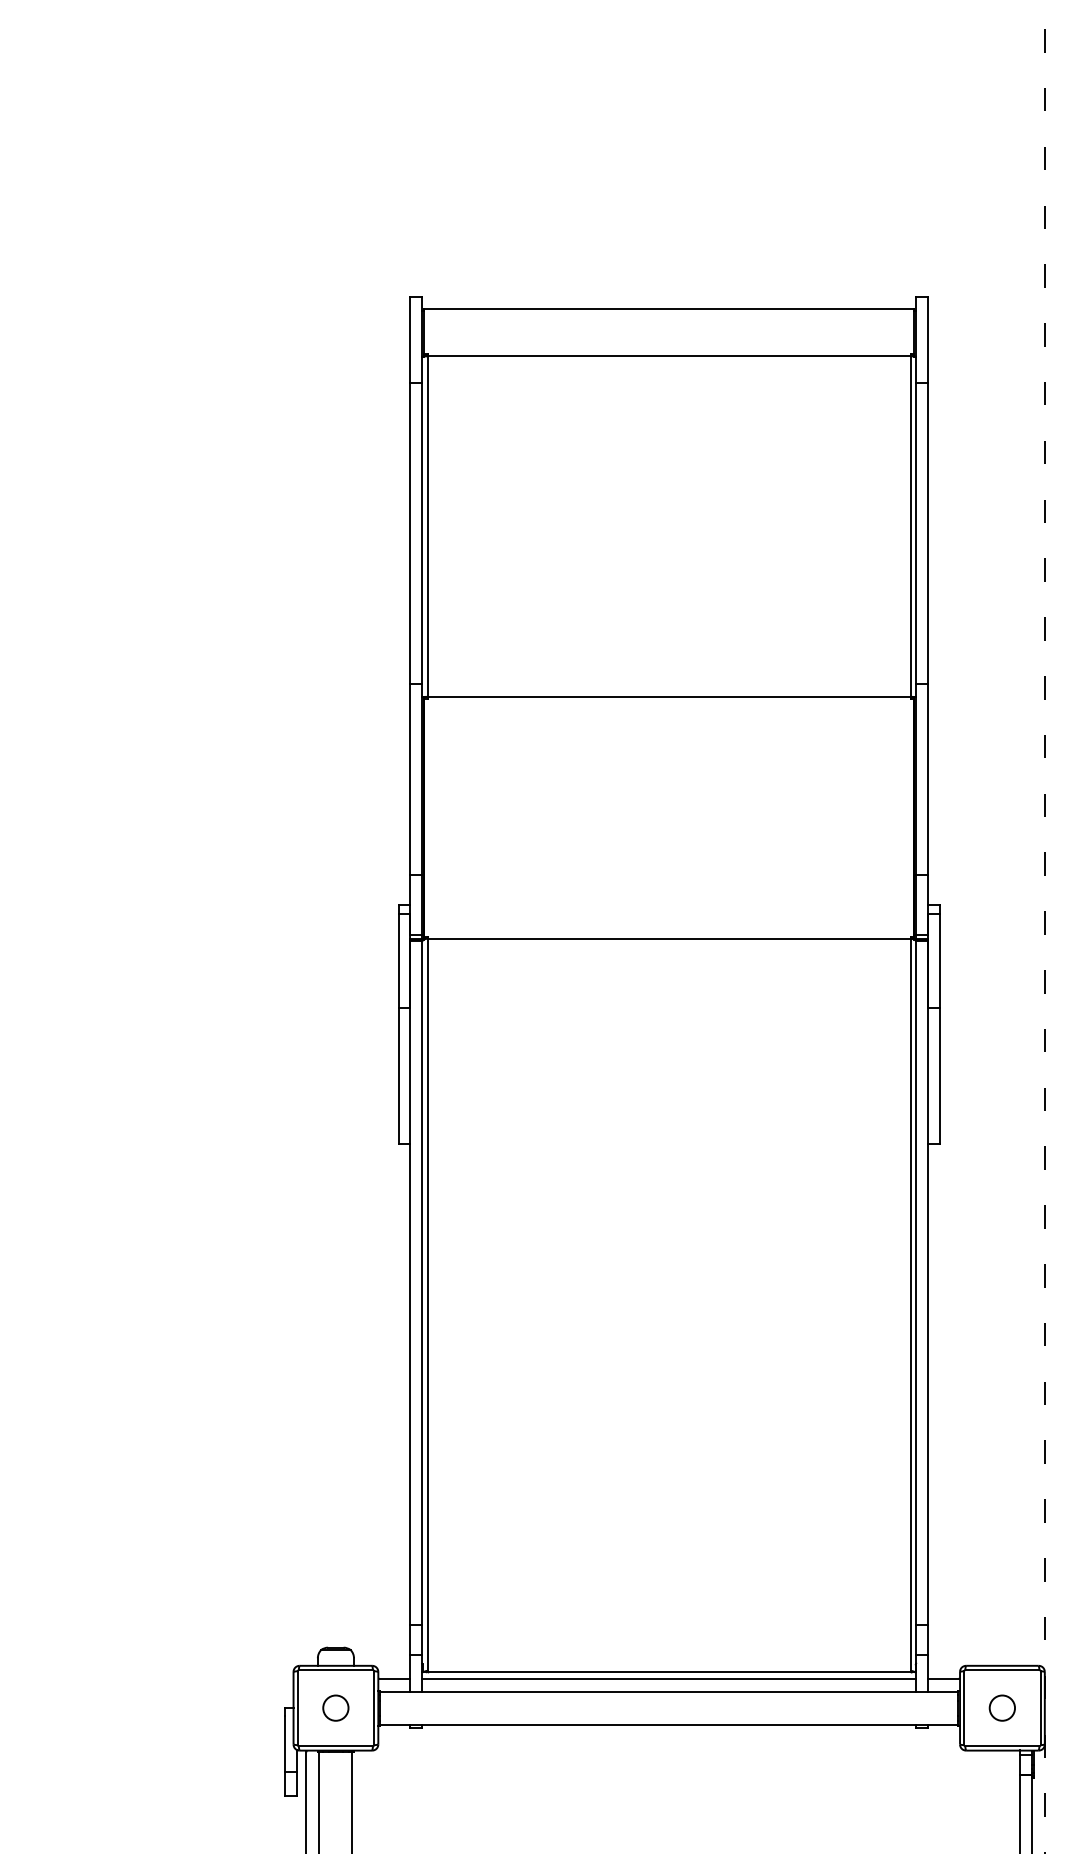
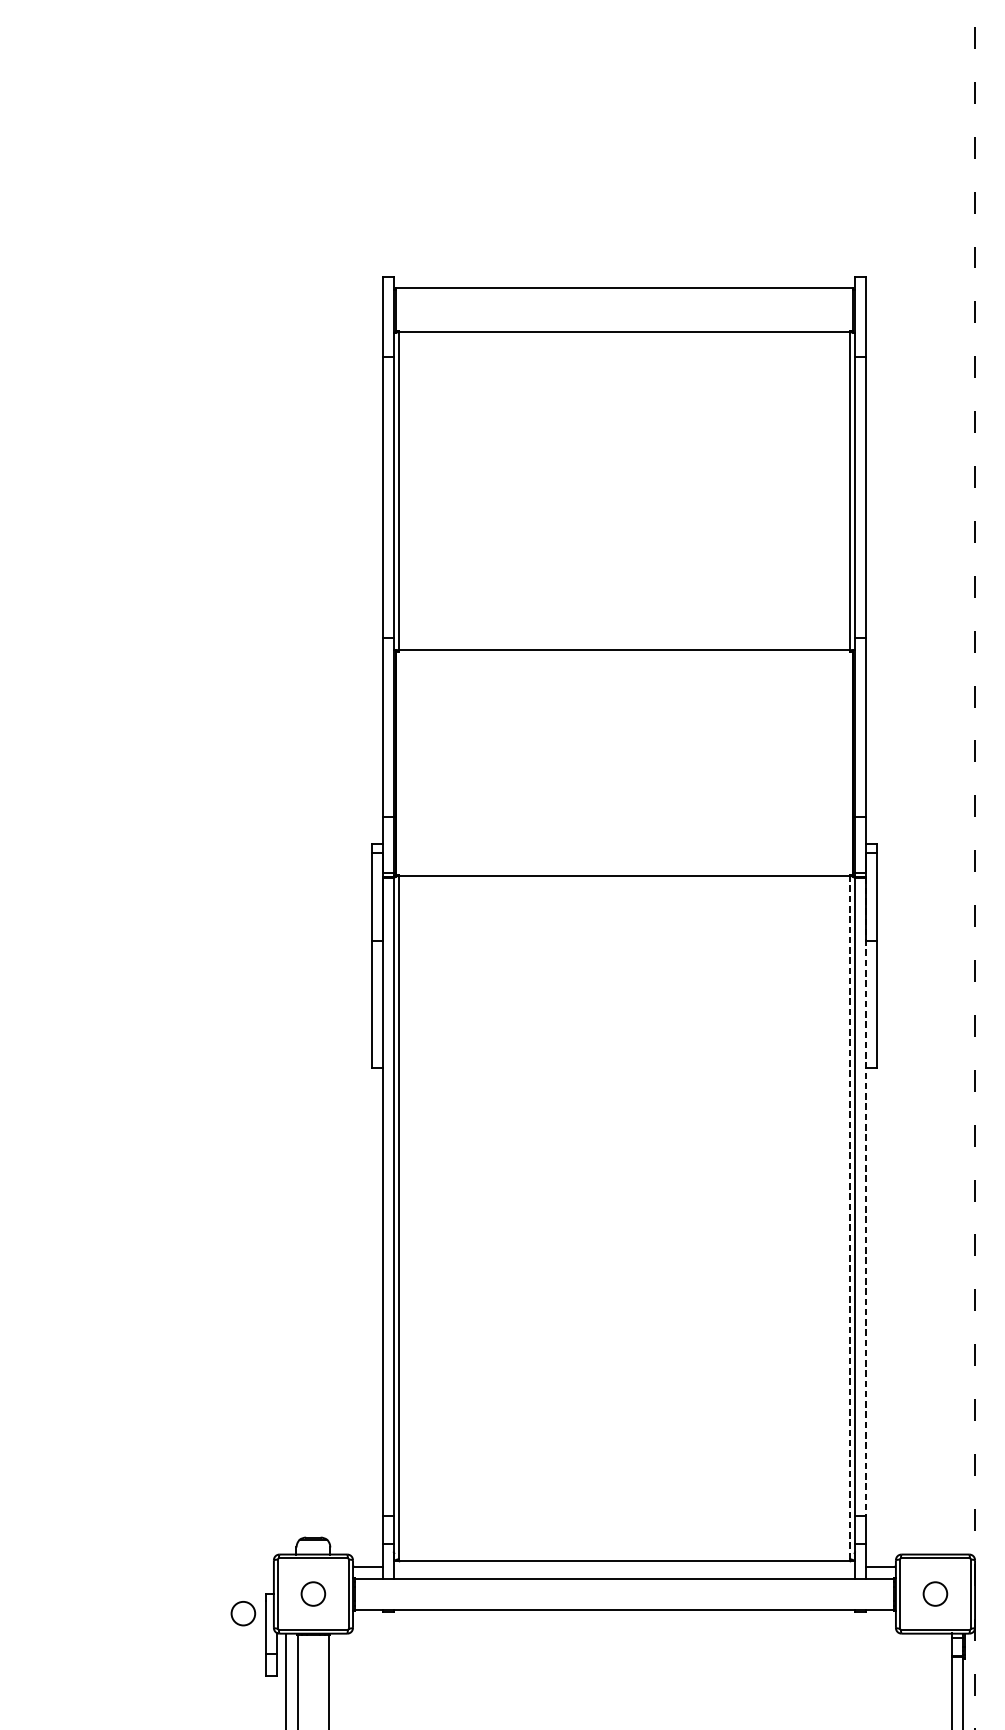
line: (927, 1283) -> (865, 1197), solid -> dashed
line: (910, 1304) -> (849, 1217), solid -> dashed
line: (669, 1678) -> (624, 1566), removed
circle: (260, 1728) -> (243, 1613), added

